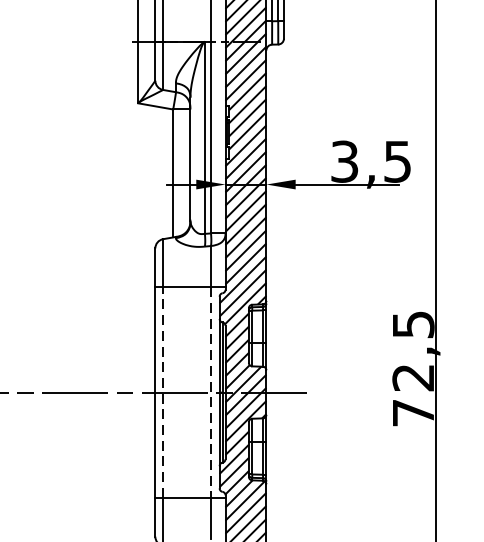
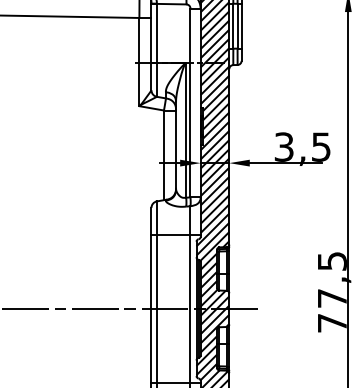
text: (412, 377) -> (331, 298), 72,5 -> 77,5
line: (162, 391) -> (156, 308), dashed -> solid
line: (211, 391) -> (190, 308), dashed -> solid

